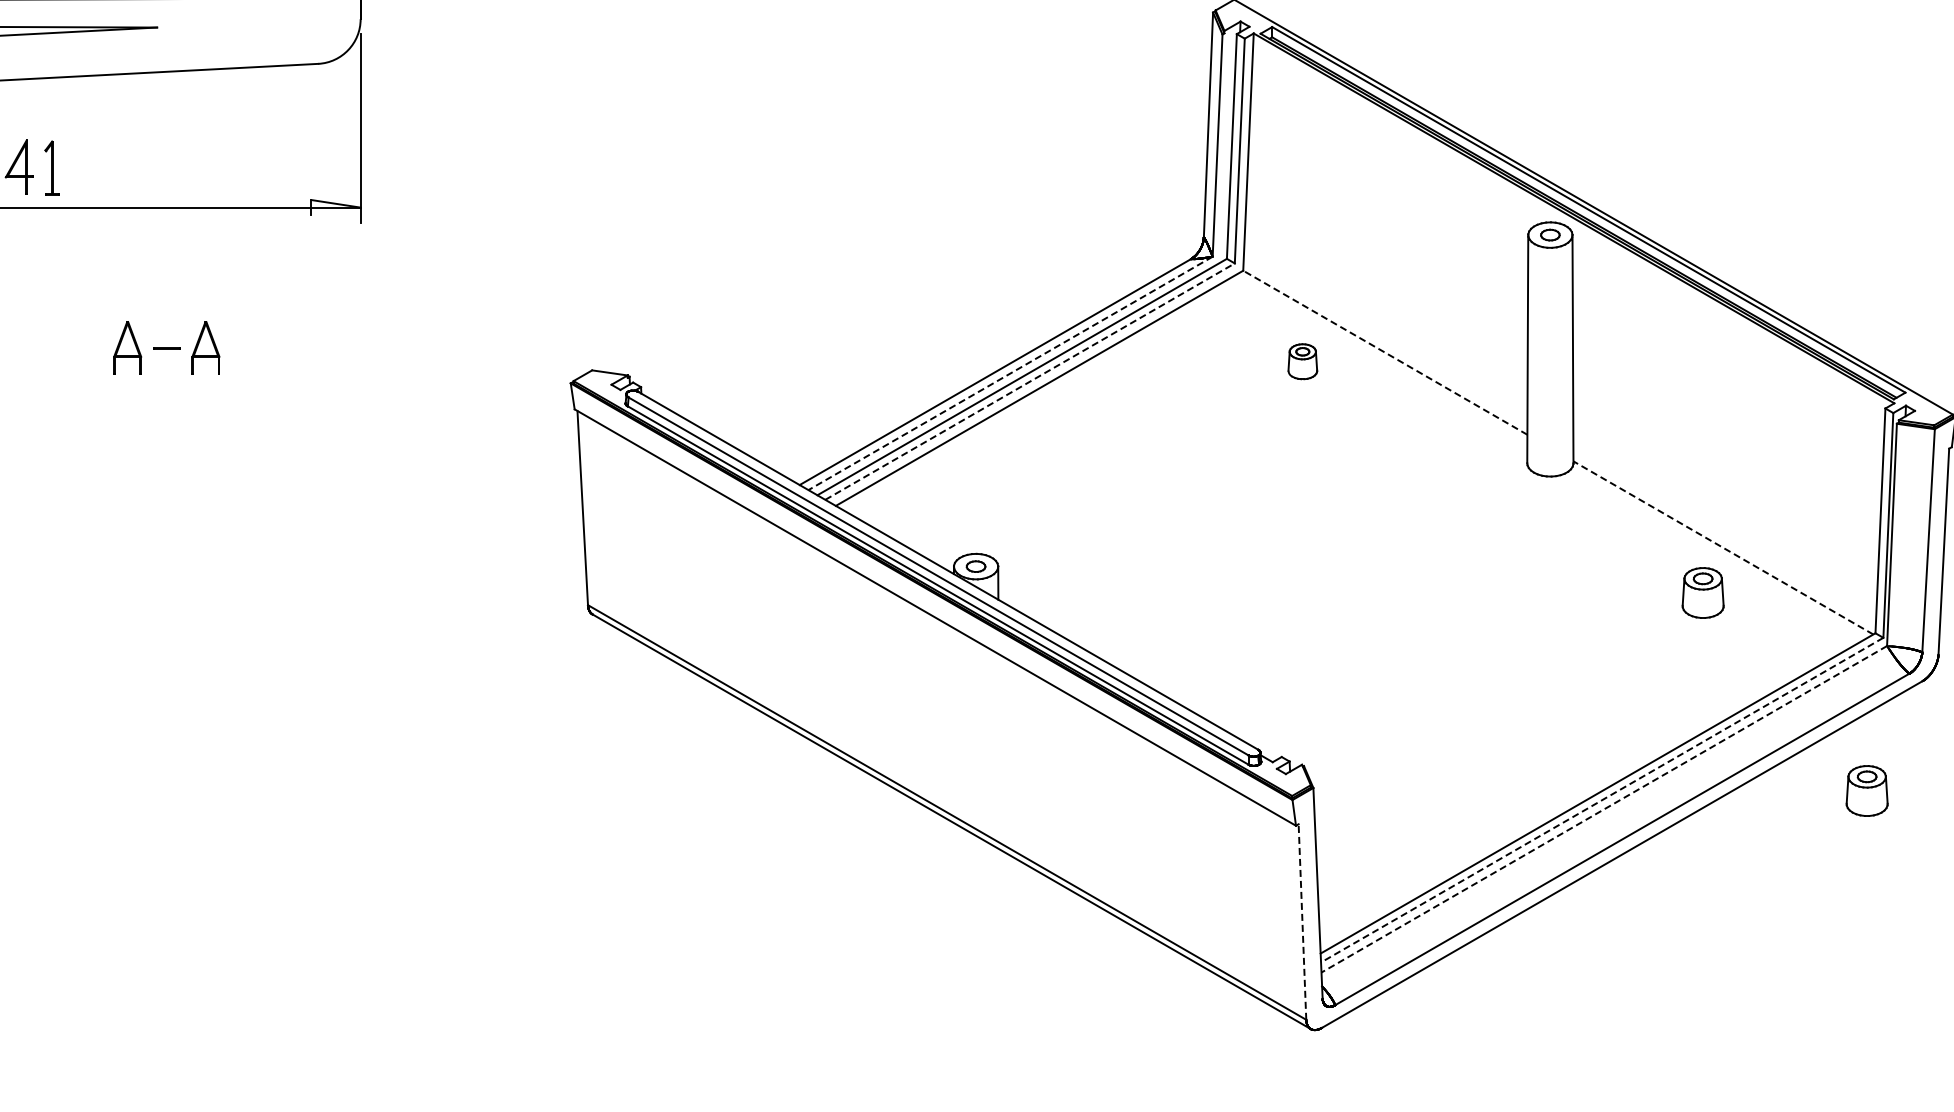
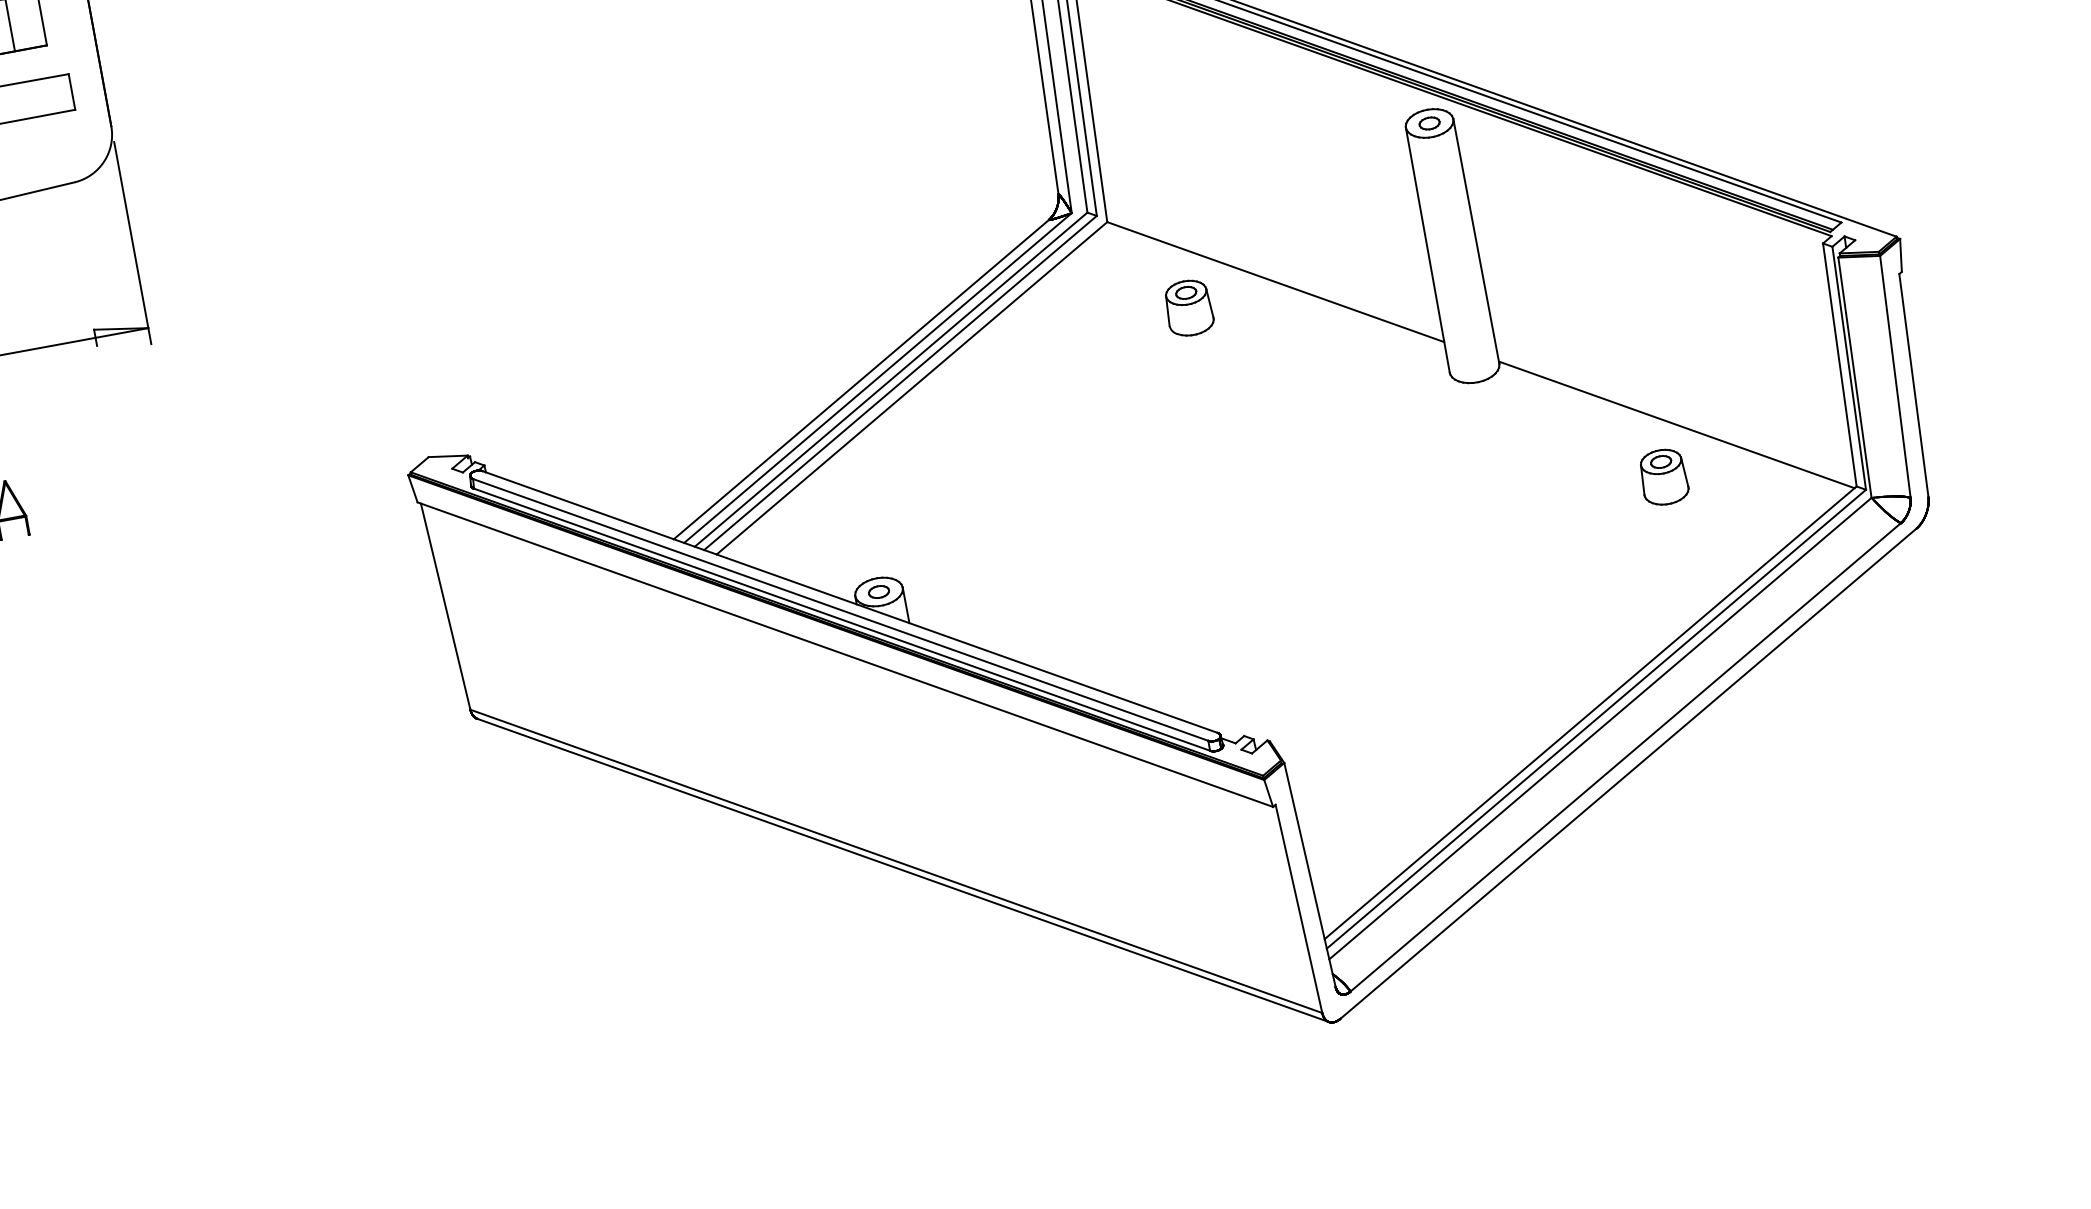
line: (1384, 352) -> (1274, 282), dashed -> solid
part: (1302, 361) -> (1188, 307), size x1.43
line: (1010, 373) -> (877, 378), dashed -> solid
line: (1030, 381) -> (900, 382), dashed -> solid
line: (1722, 547) -> (1675, 424), dashed -> solid
part: (1866, 790) -> (1877, 656), removed
line: (1602, 800) -> (1596, 719), dashed -> solid
line: (1604, 809) -> (1600, 728), dashed -> solid
line: (1302, 922) -> (1299, 909), dashed -> solid

